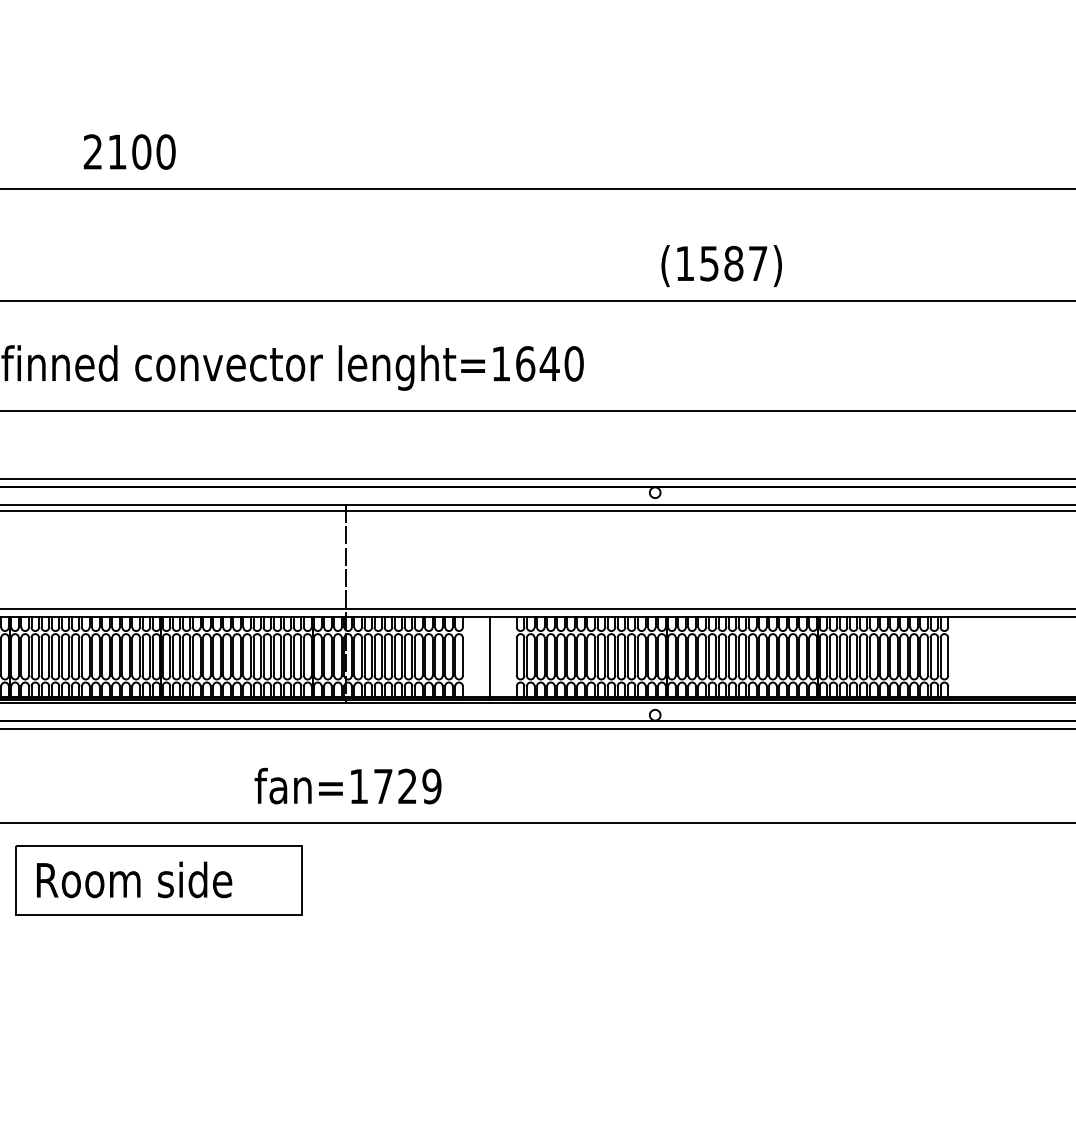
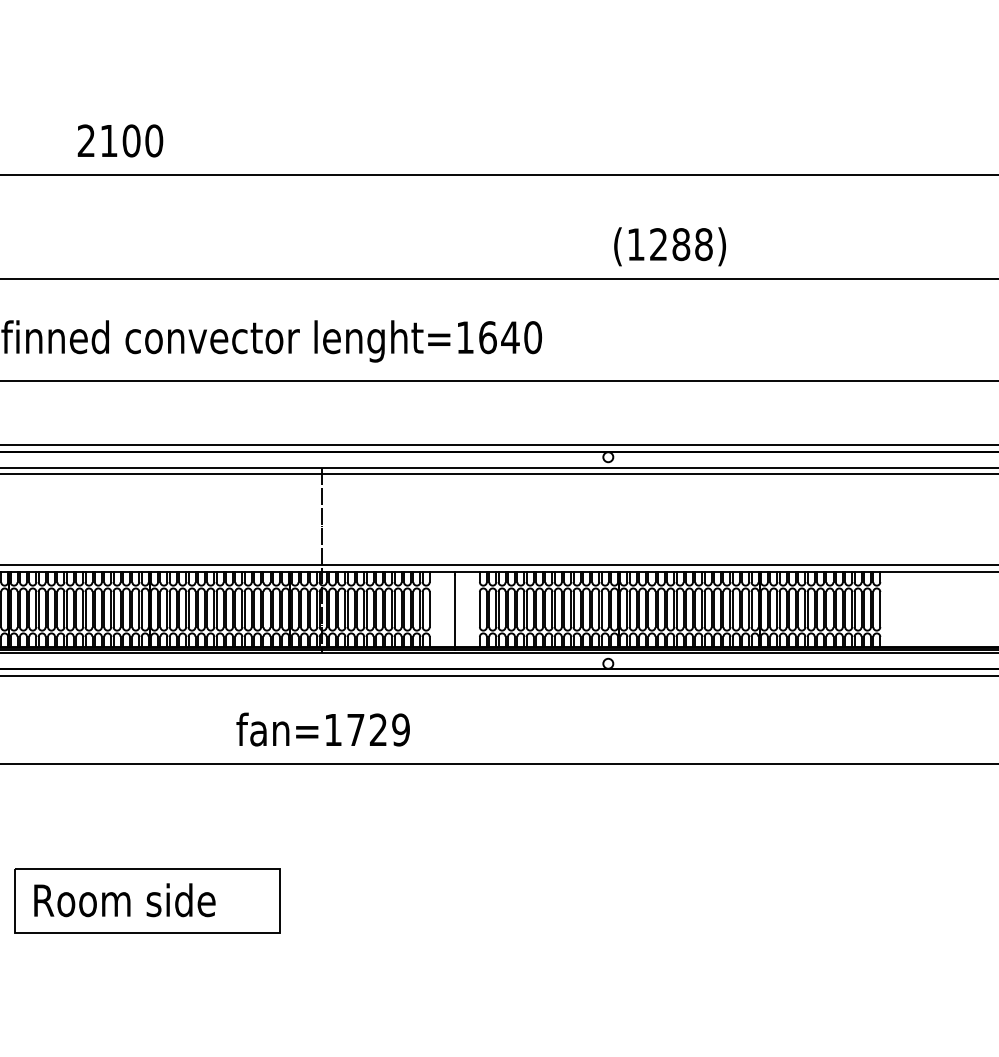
text: (733, 263) -> (681, 244), 1587 -> 1288
part: (158, 880) -> (147, 900), moved

